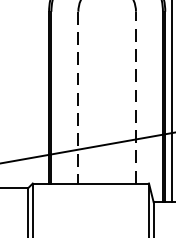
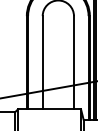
line: (77, 97) -> (42, 62), dashed -> solid
line: (135, 97) -> (73, 62), dashed -> solid

